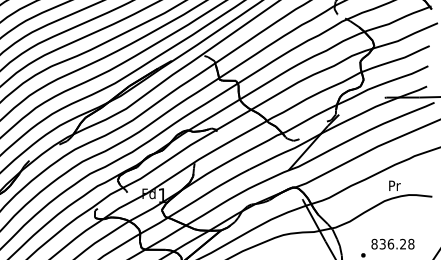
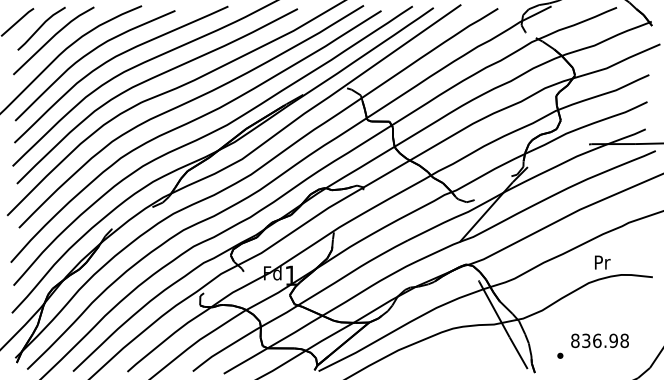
text: (403, 243) -> (613, 340), 836.28 -> 836.98

